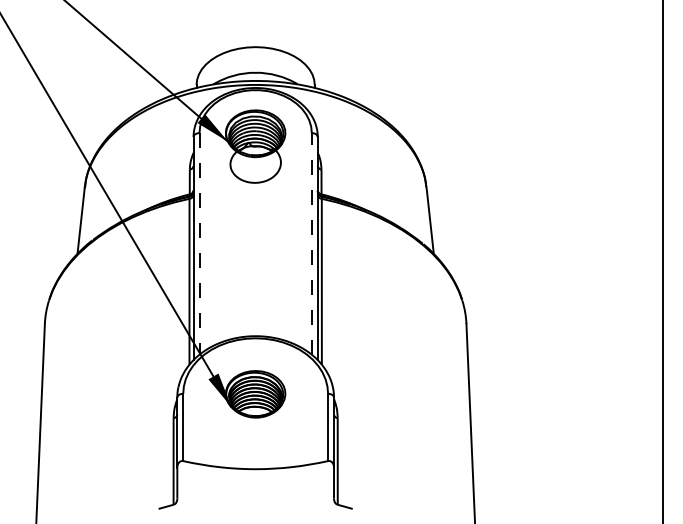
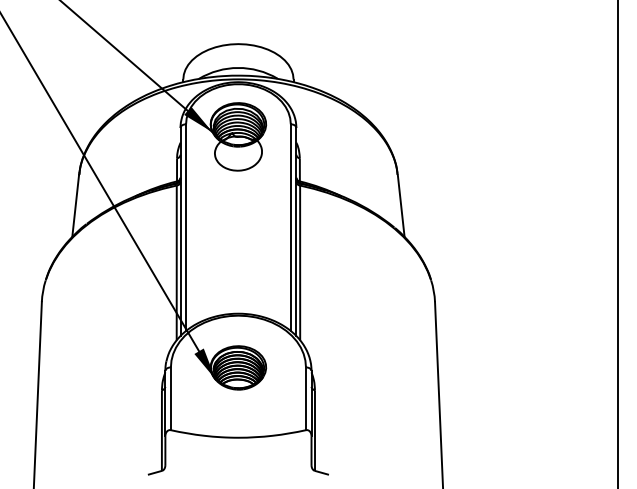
line: (311, 243) -> (290, 227), dashed -> solid
line: (199, 244) -> (186, 228), dashed -> solid

